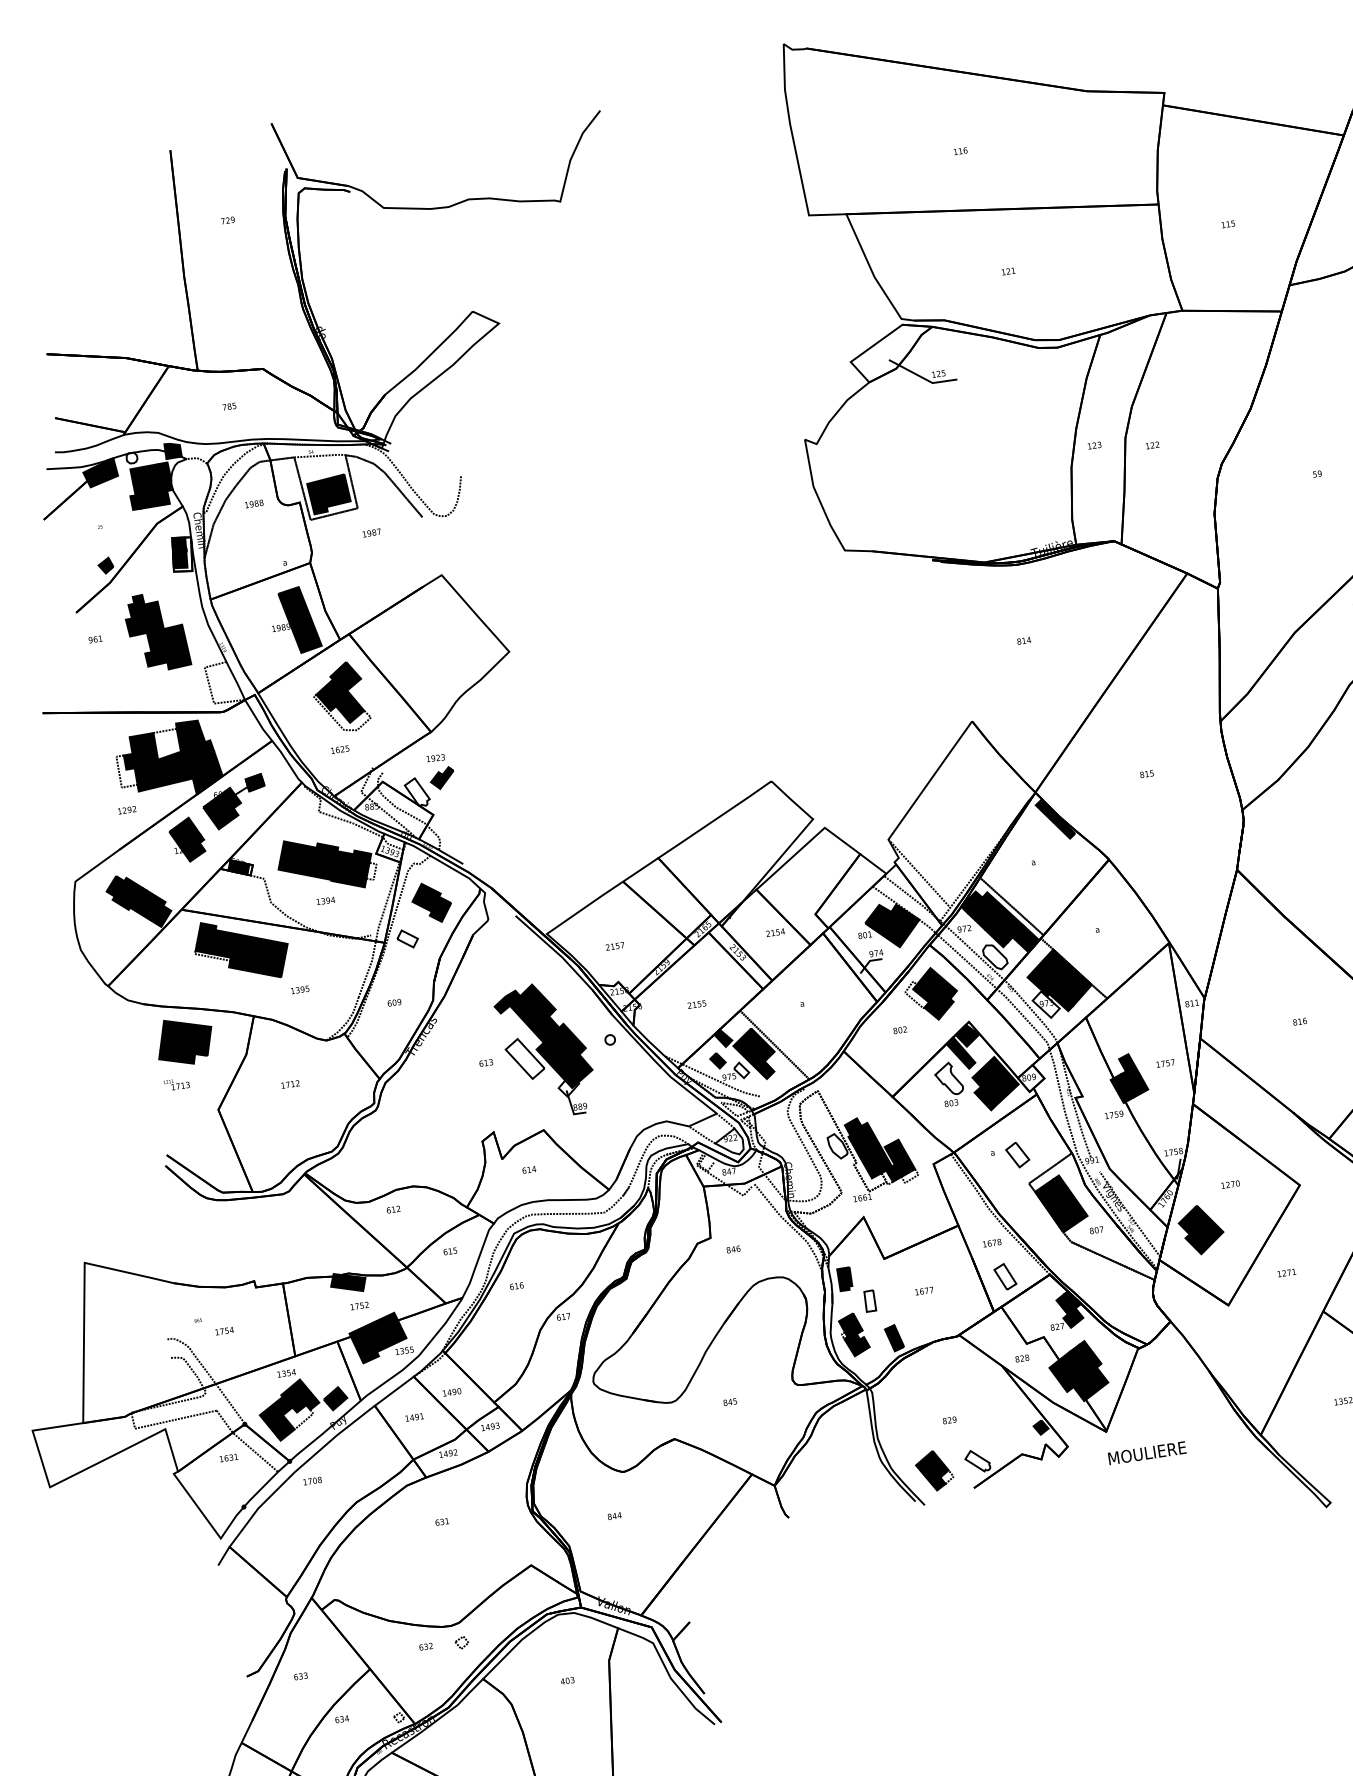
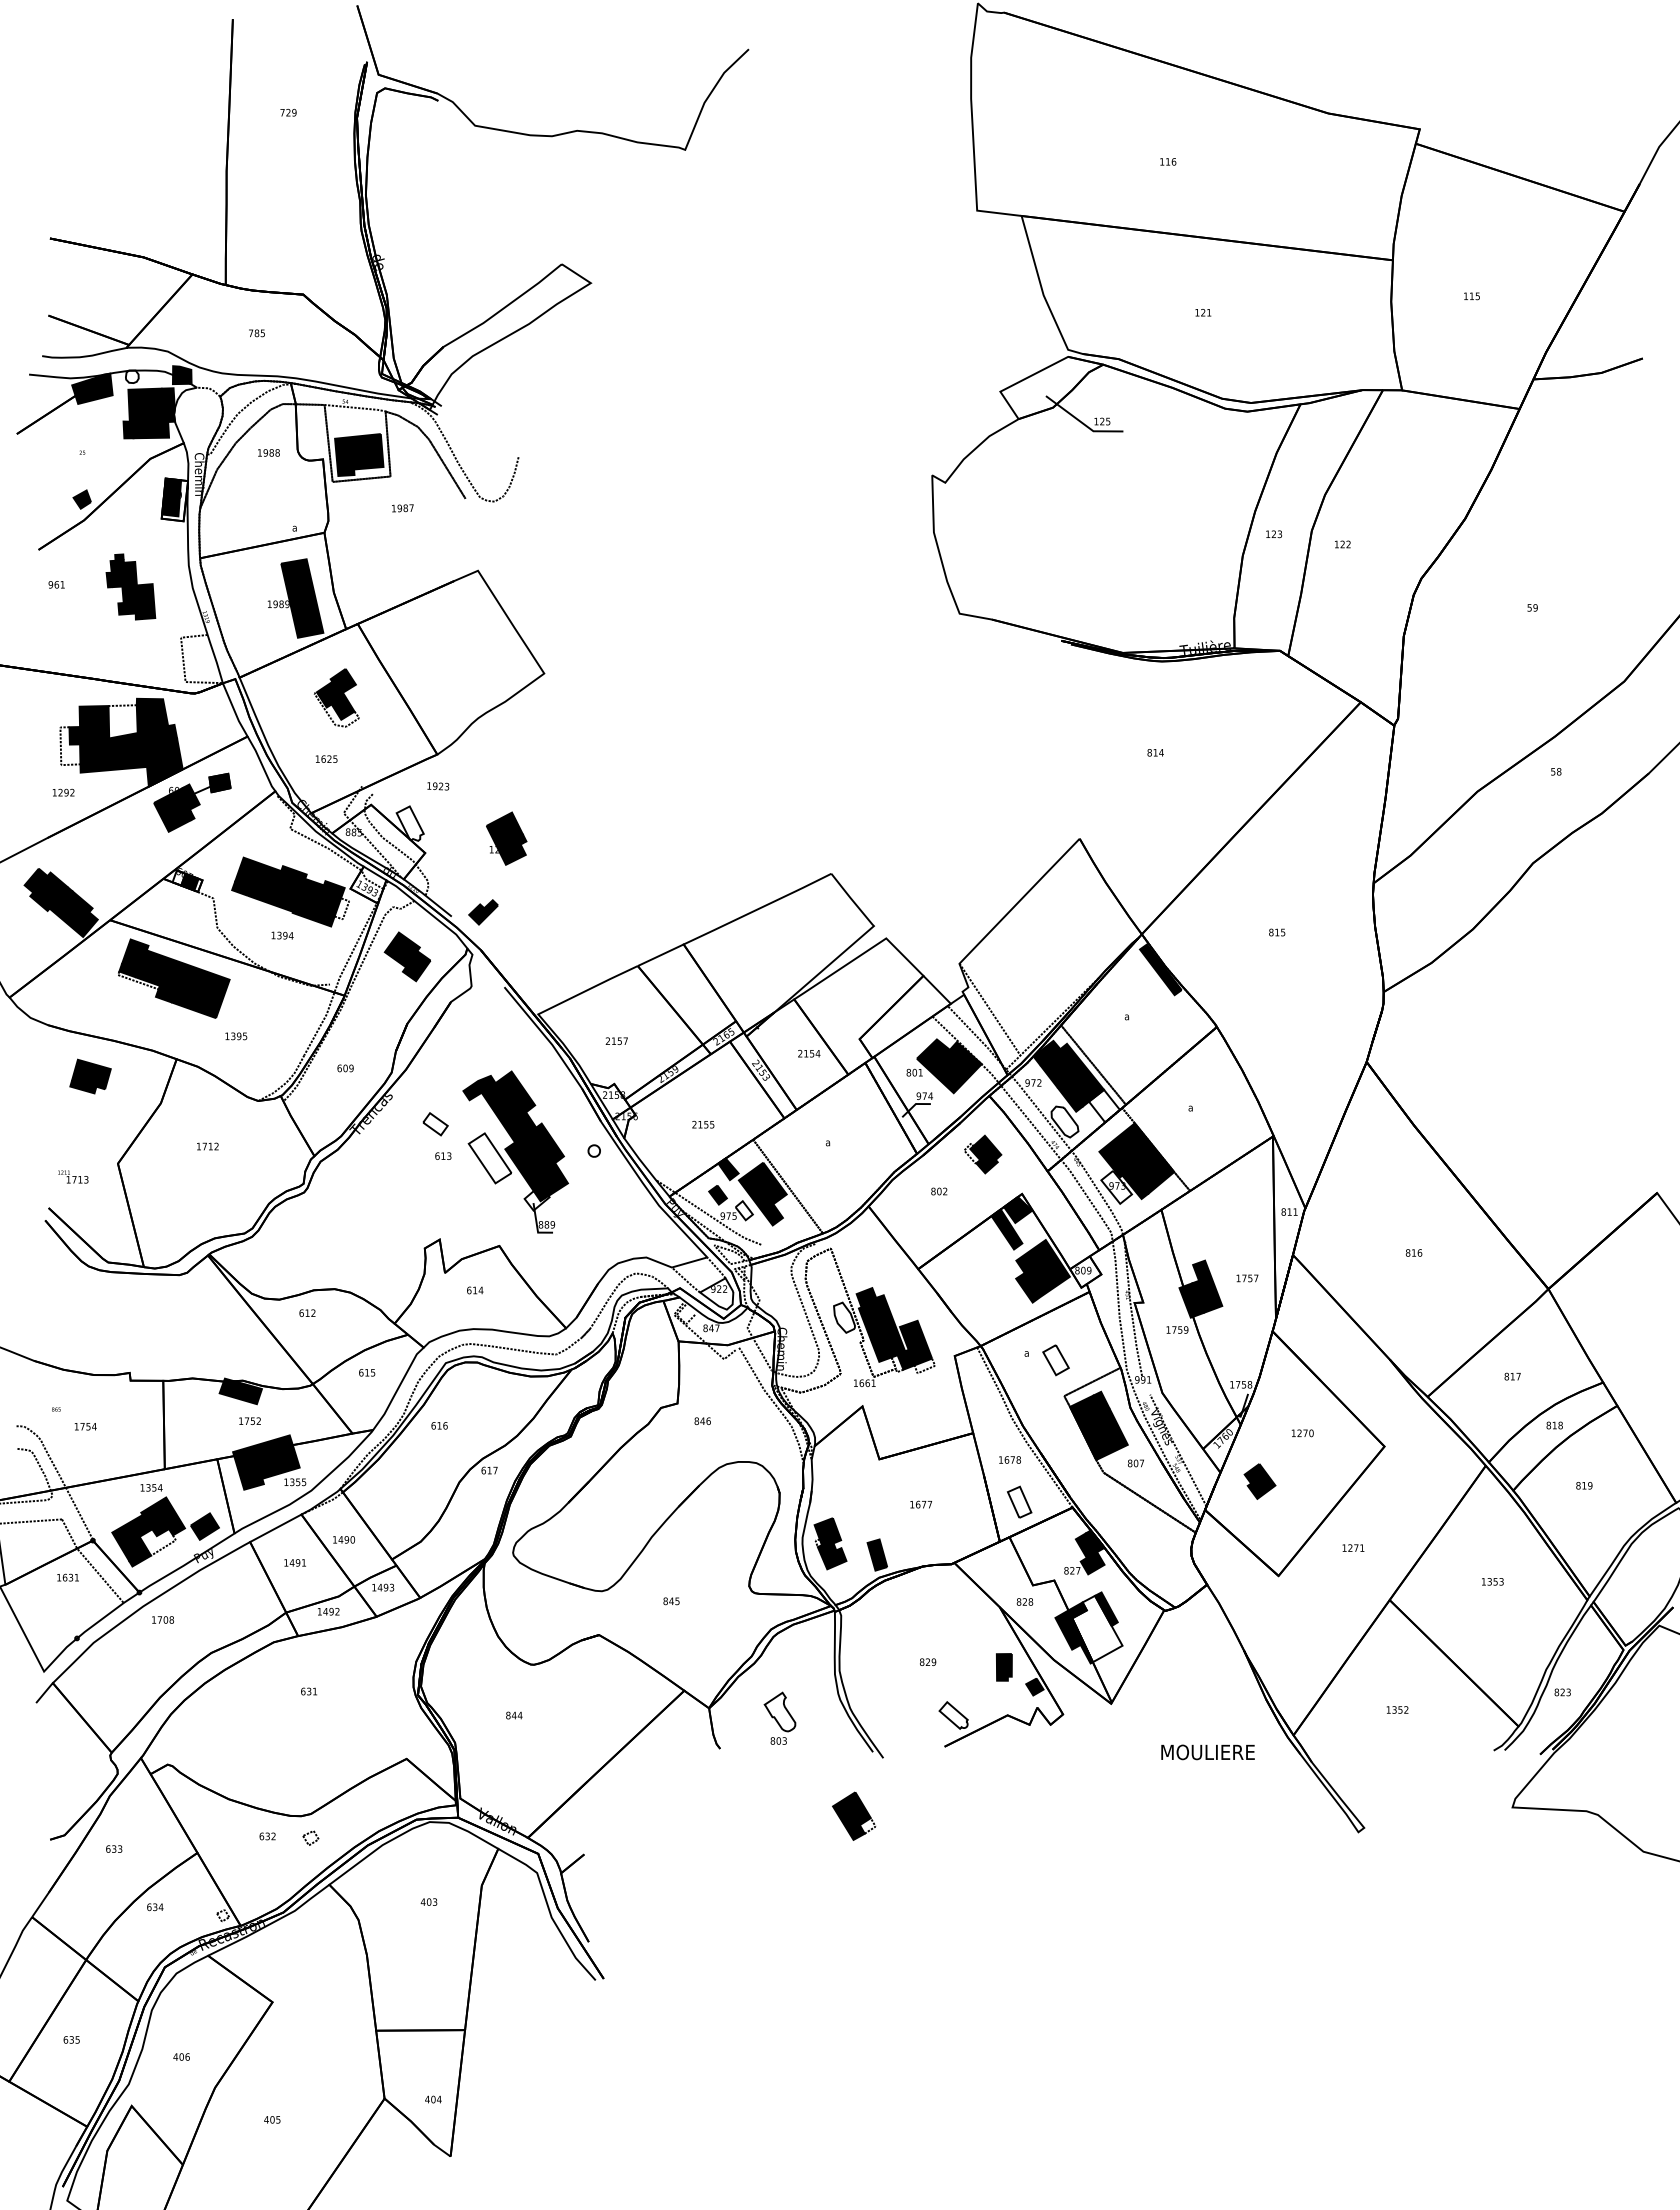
part: (156, 631) -> (130, 586), size x0.7
part: (340, 697) -> (336, 697), size x0.7
part: (442, 778) -> (483, 912), moved
part: (187, 839) -> (506, 838), moved
fill: (232, 865) -> (178, 877), removed
fill: (1025, 938) -> (1104, 1105), removed
part: (407, 939) -> (435, 1124), moved
part: (931, 994) -> (982, 1154), size x0.6
part: (184, 1041) -> (90, 1076), size x0.6
text: (176, 1083) -> (73, 1176), moved
part: (949, 1083) -> (779, 1717), moved
part: (1200, 1229) -> (1259, 1481), size x0.6
part: (845, 1279) -> (1004, 1667), moved
part: (869, 1300) -> (854, 1506), removed
fill: (1085, 1371) -> (1097, 1628), removed
text: (1146, 1453) -> (1207, 1752), moved
part: (934, 1470) -> (854, 1815), moved

